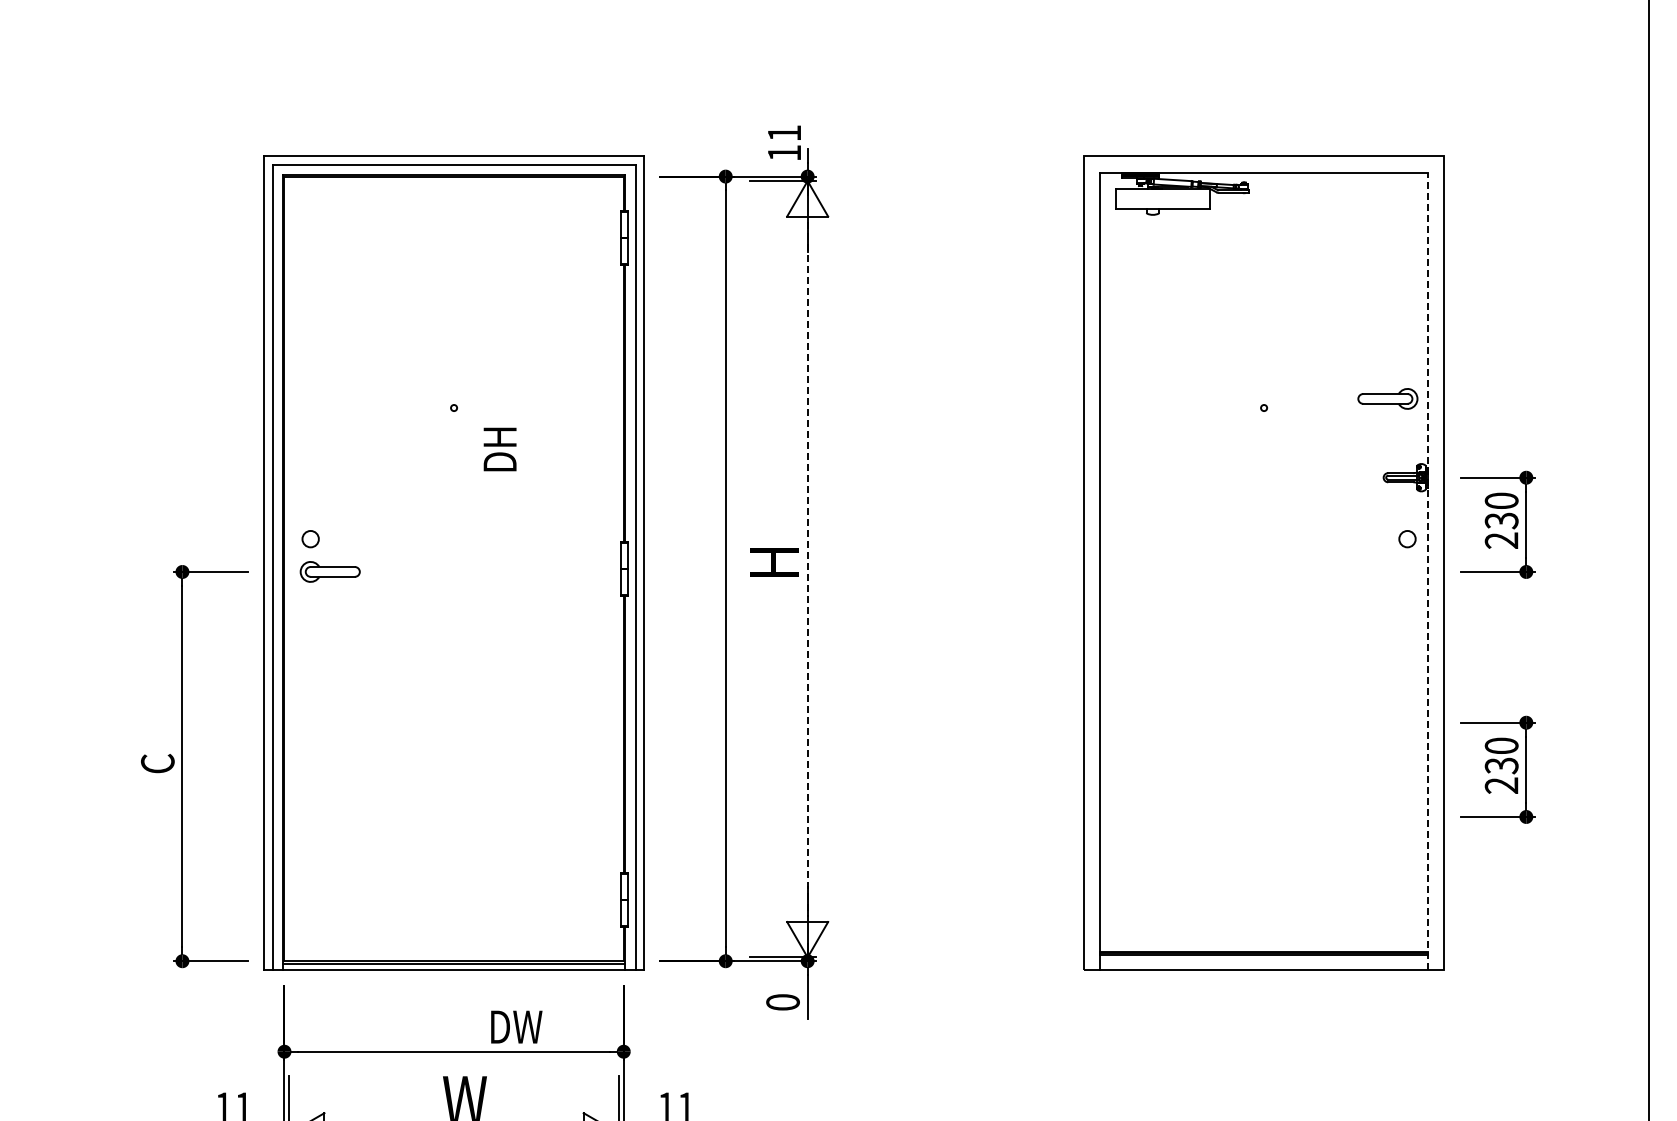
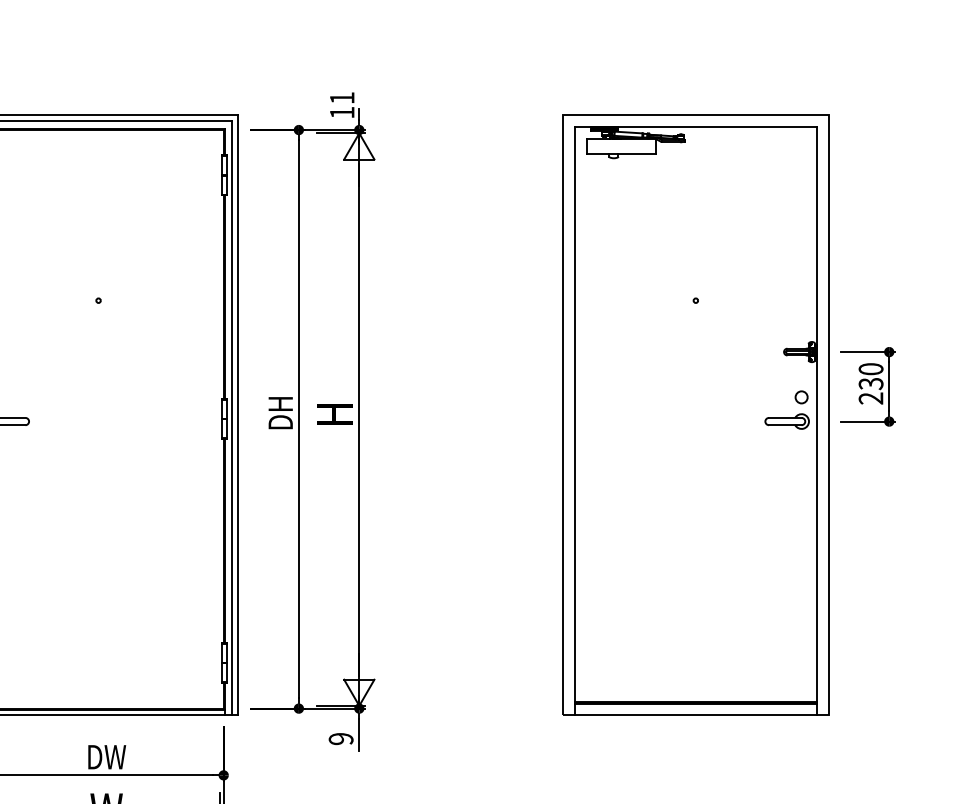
part: (1387, 398) -> (786, 421), moved
text: (499, 449) -> (280, 413), moved
line: (807, 569) -> (359, 419), dashed -> solid
line: (1427, 570) -> (816, 420), dashed -> solid
part: (1497, 769) -> (867, 567), removed
text: (782, 1002) -> (340, 739), 0 -> 9
text: (516, 1026) -> (106, 756), moved

